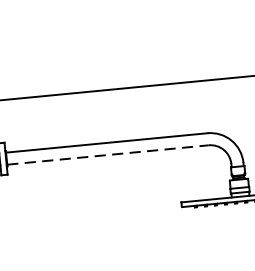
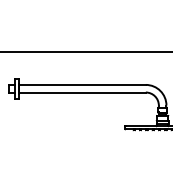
line: (108, 154) -> (82, 92), dashed -> solid

